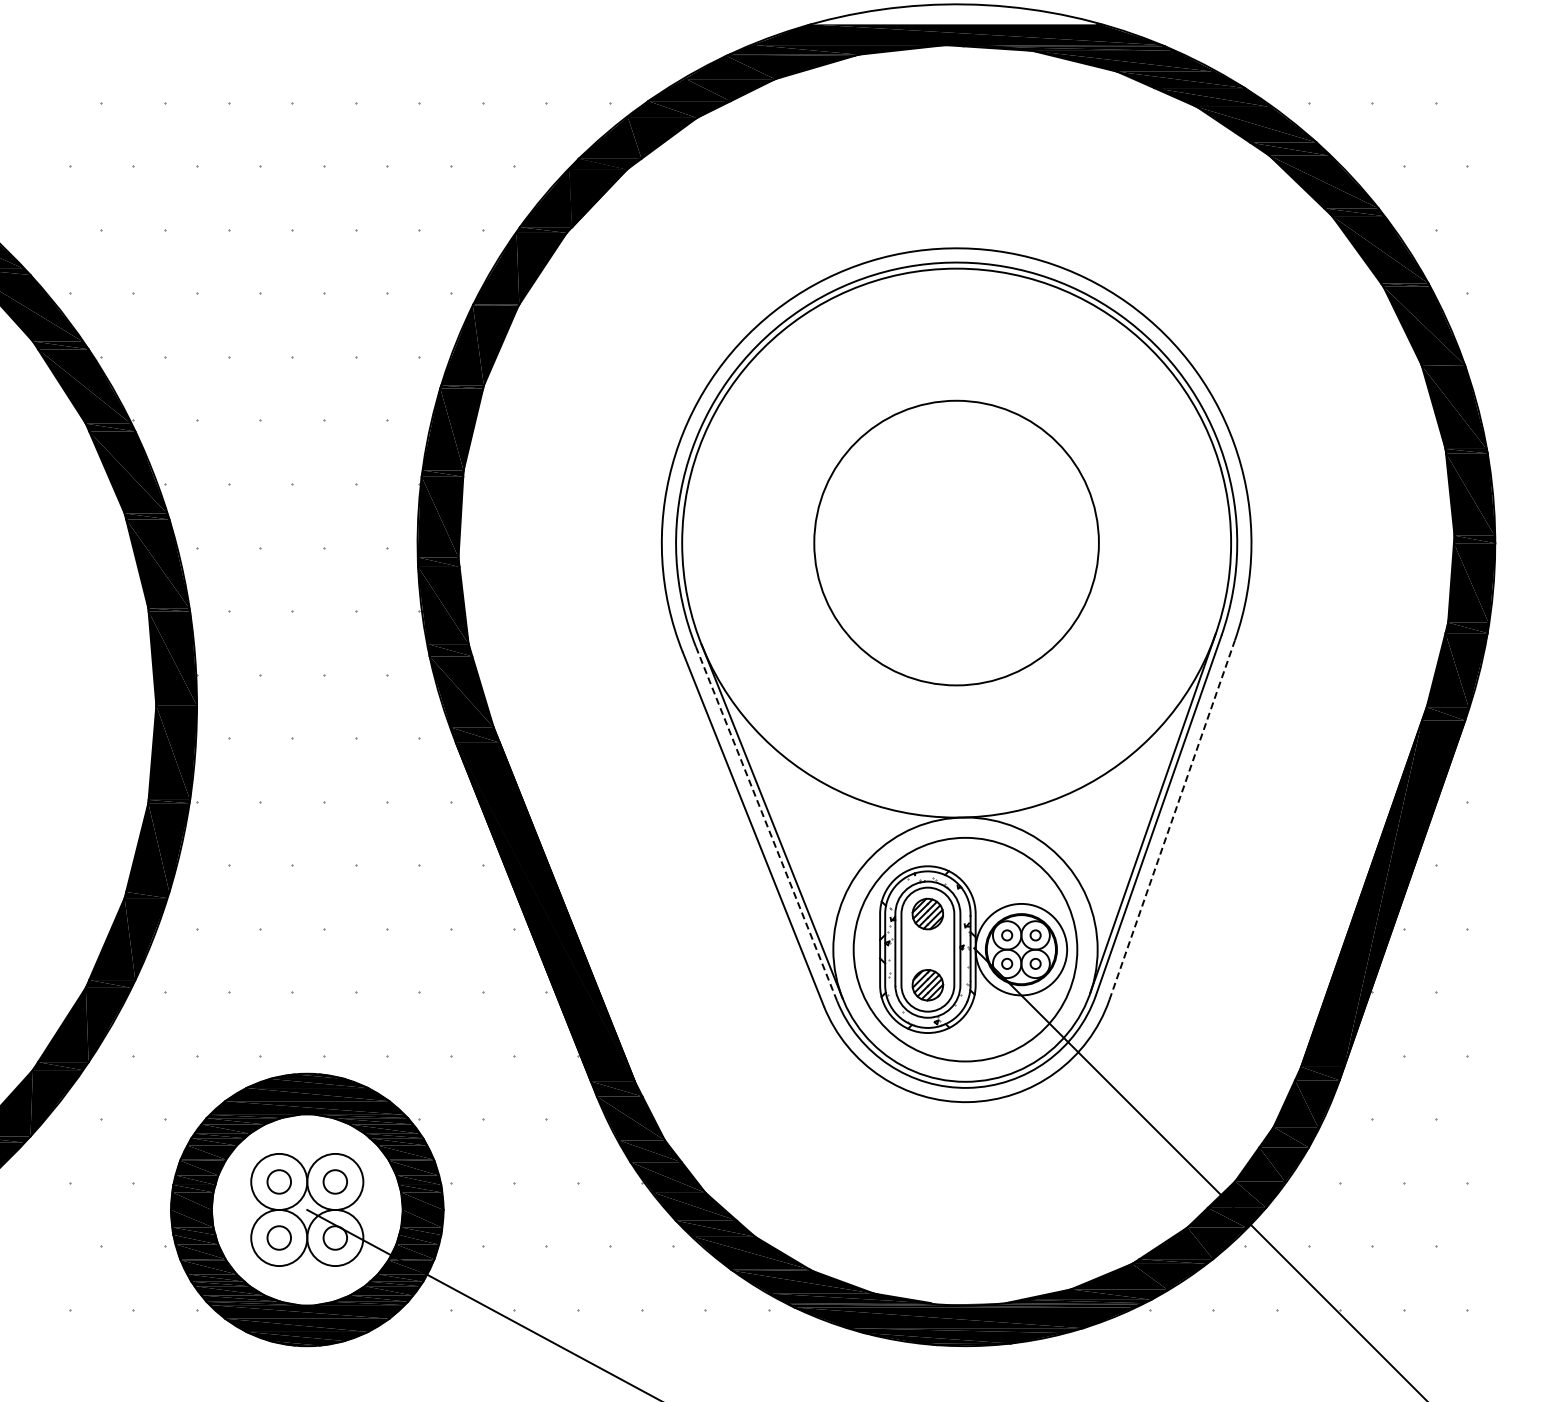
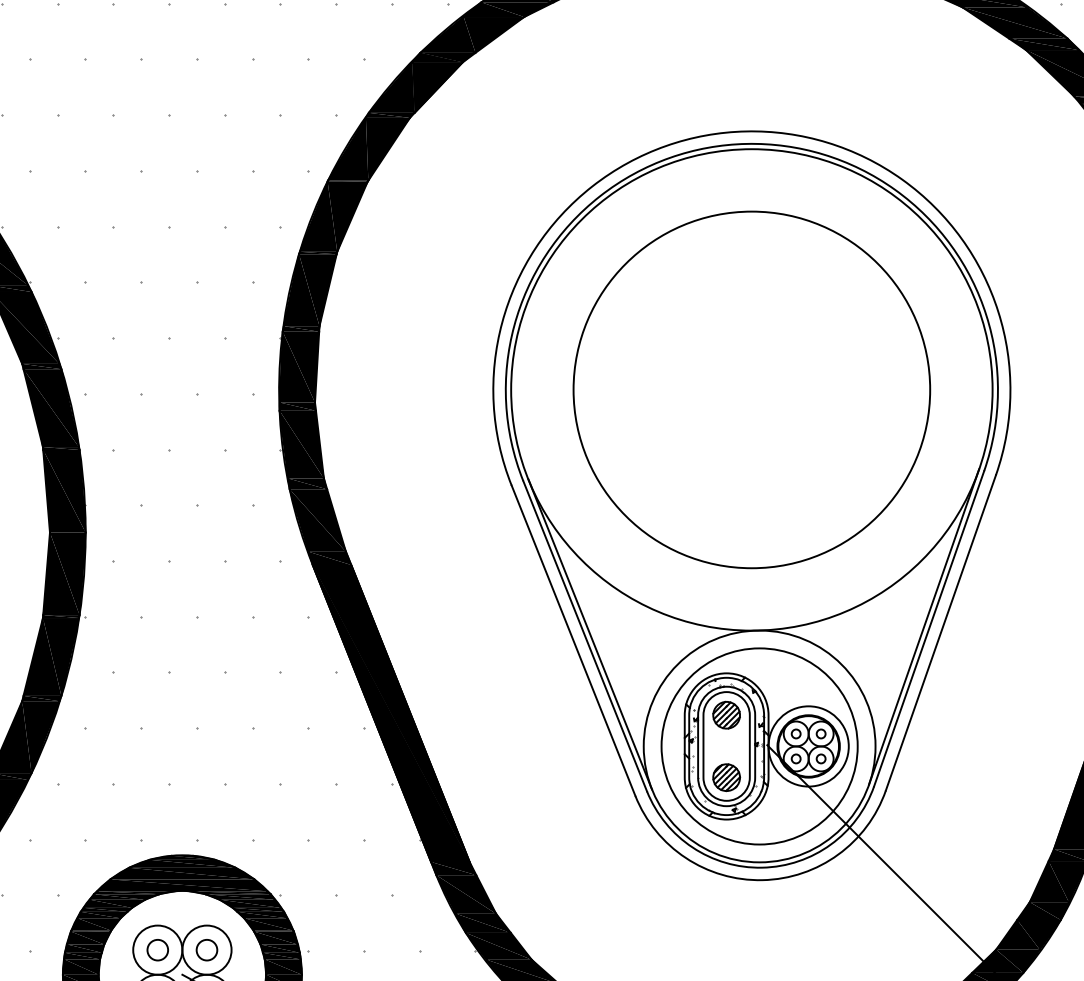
circle: (956, 542) -> (751, 389), size x1.43
line: (1172, 819) -> (941, 632), dashed -> solid
line: (766, 823) -> (585, 635), dashed -> solid

